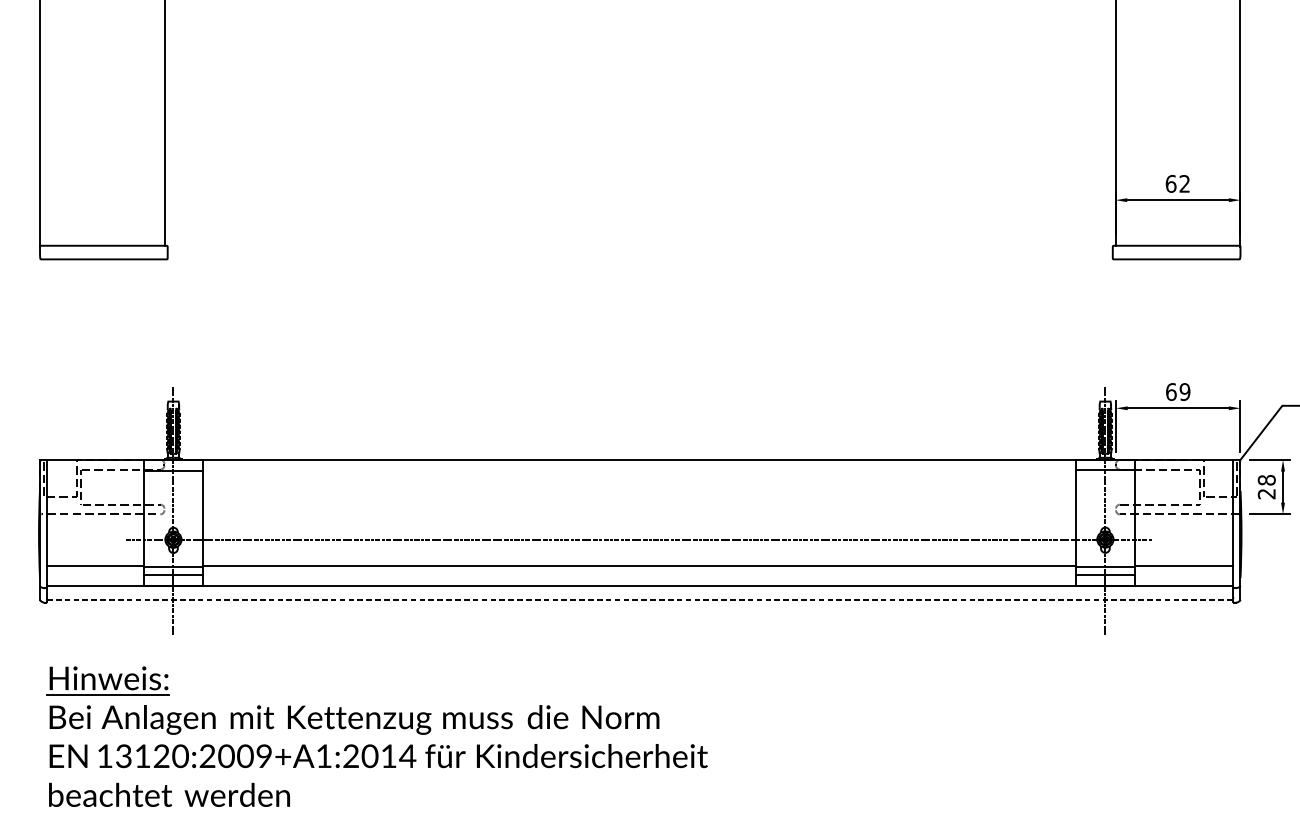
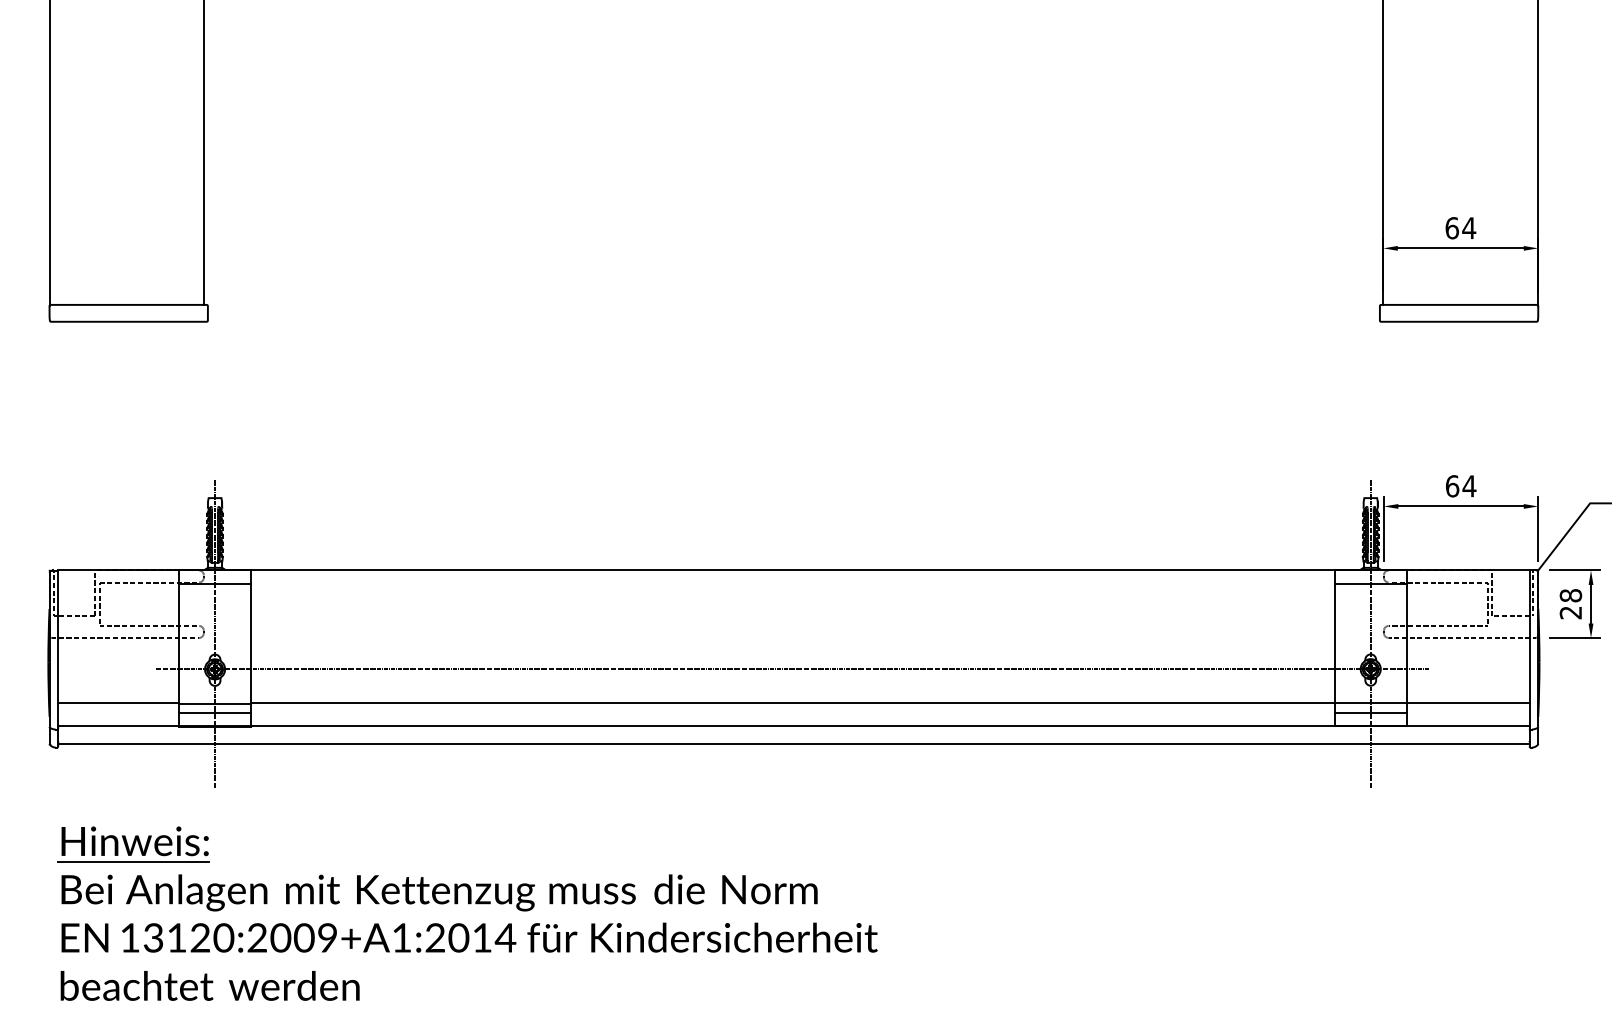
text: (1185, 184) -> (1469, 228), 62 -> 64
text: (1185, 392) -> (1469, 486), 69 -> 64
line: (639, 599) -> (793, 743), dashed -> solid

